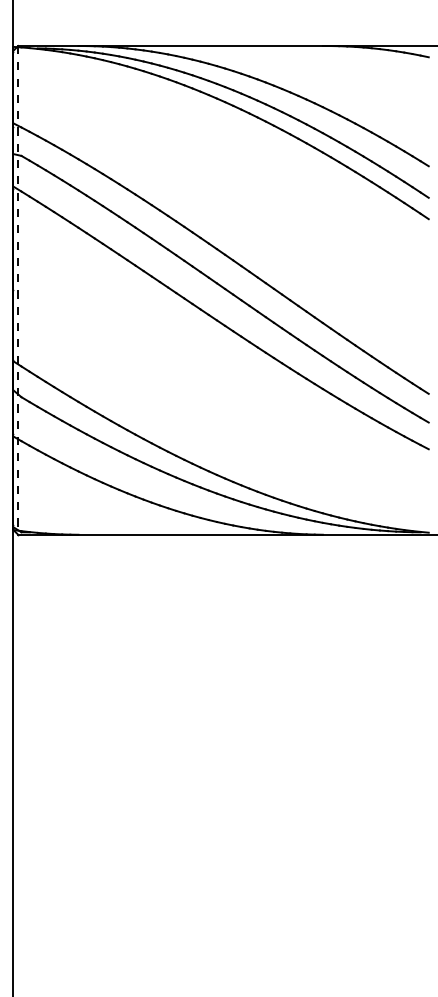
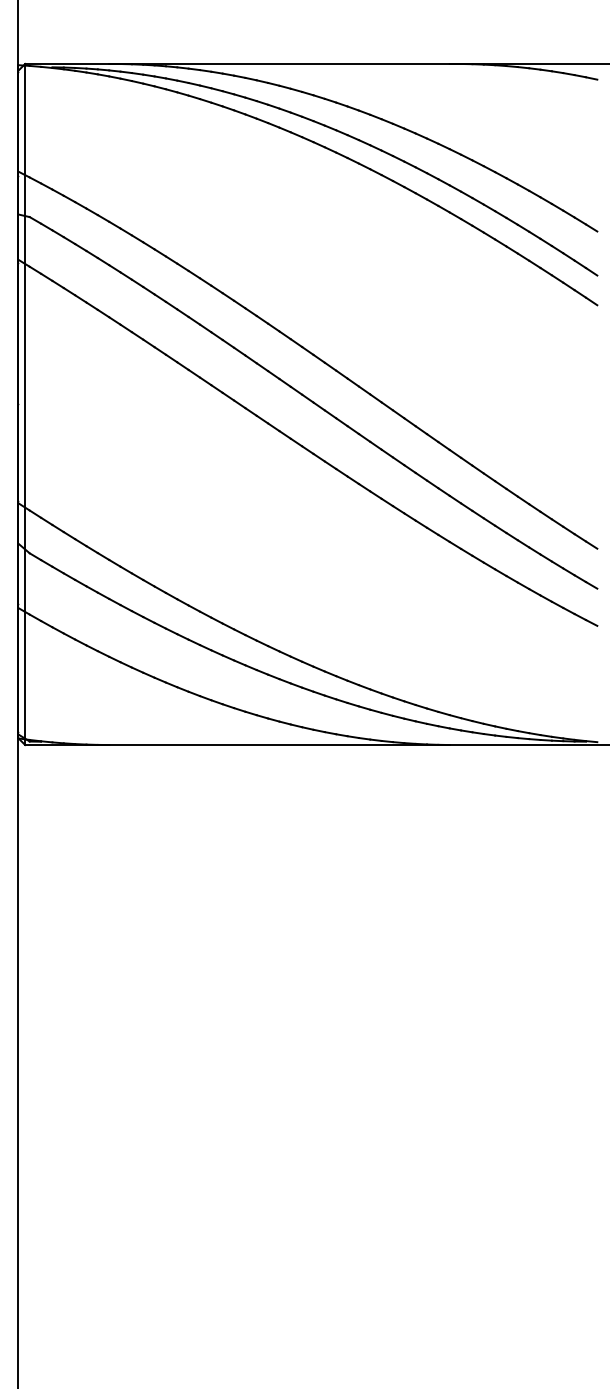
line: (18, 290) -> (25, 404), dashed -> solid

